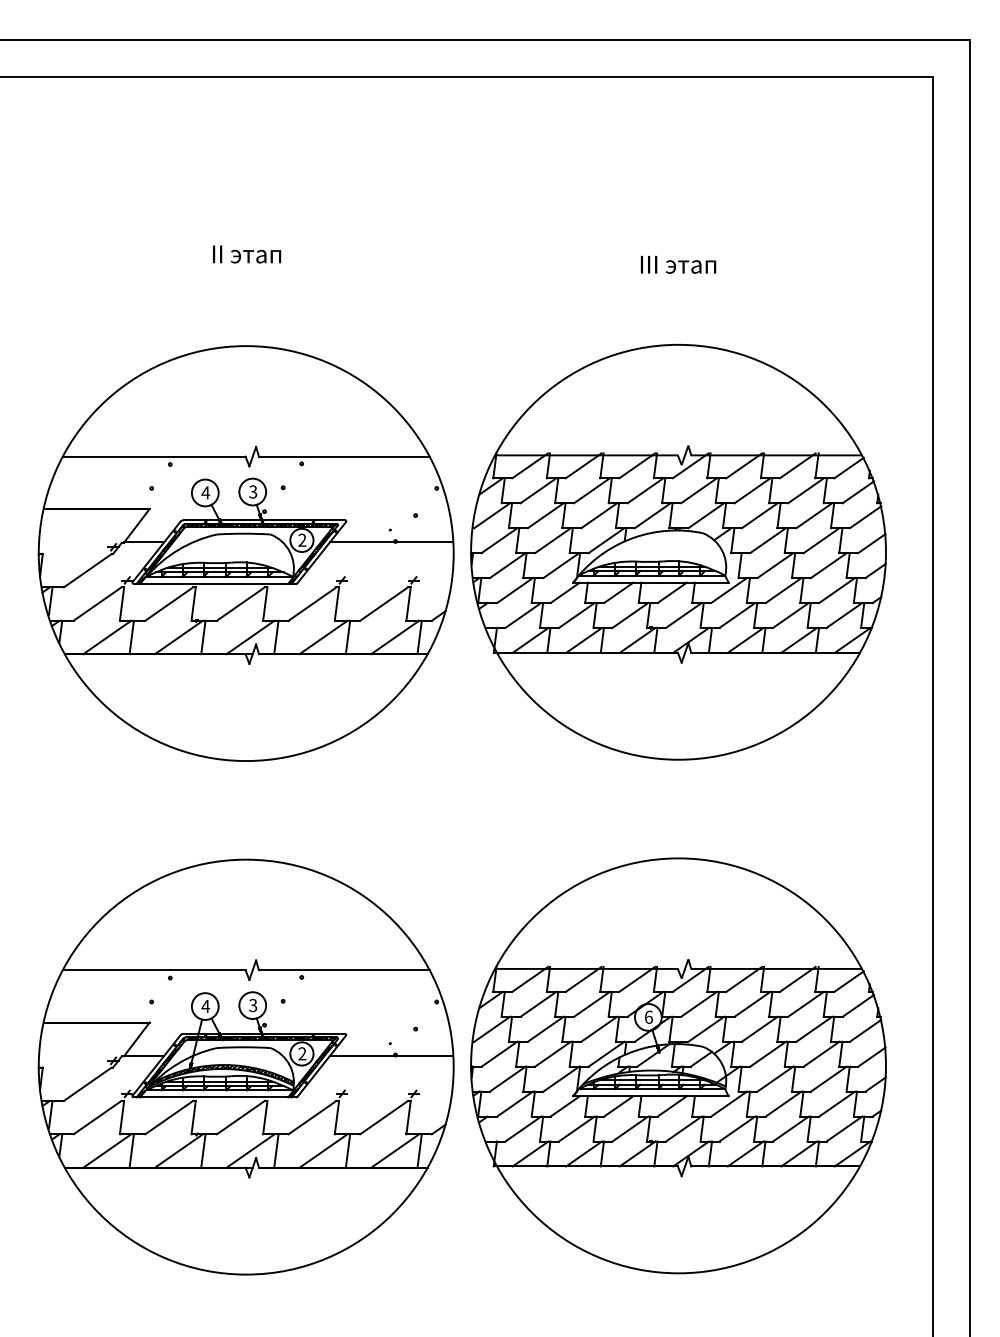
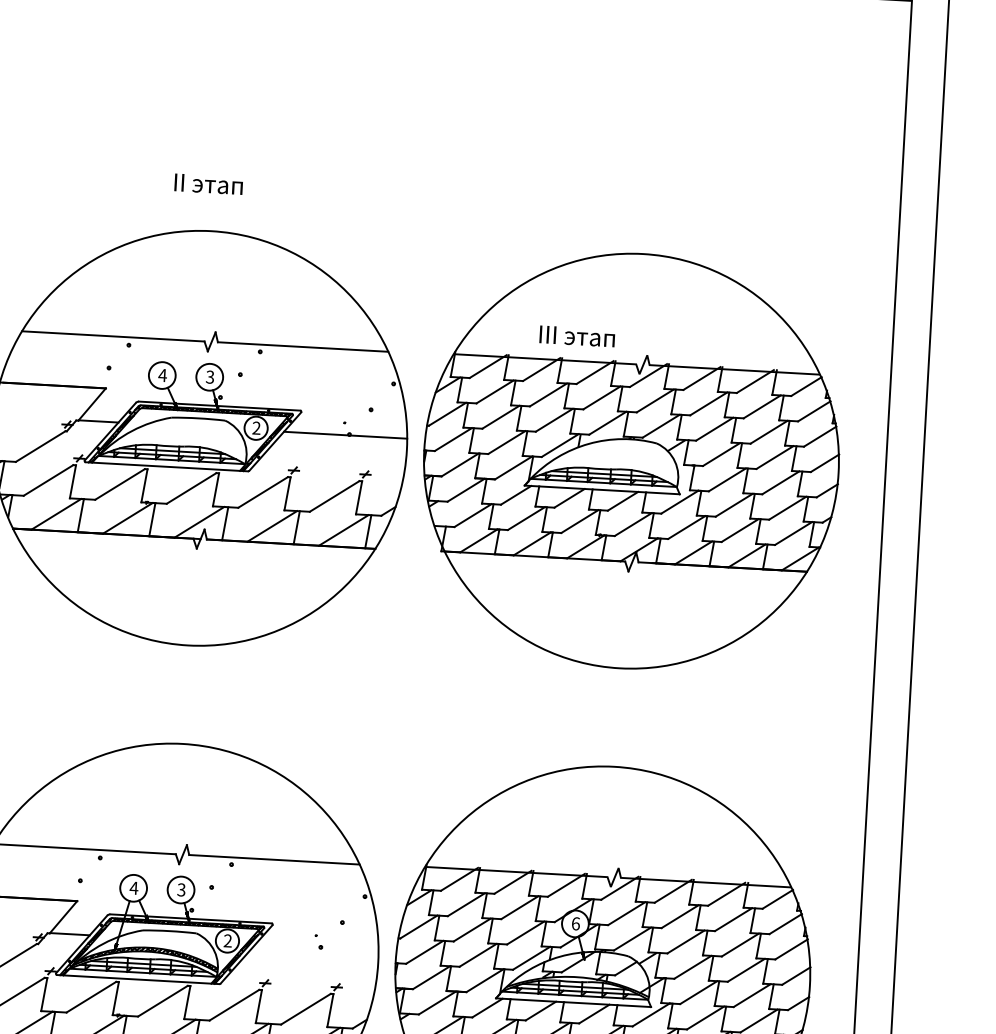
text: (247, 254) -> (209, 184), moved
text: (678, 264) -> (577, 336), moved
line: (391, 1055) -> (316, 947), removed

